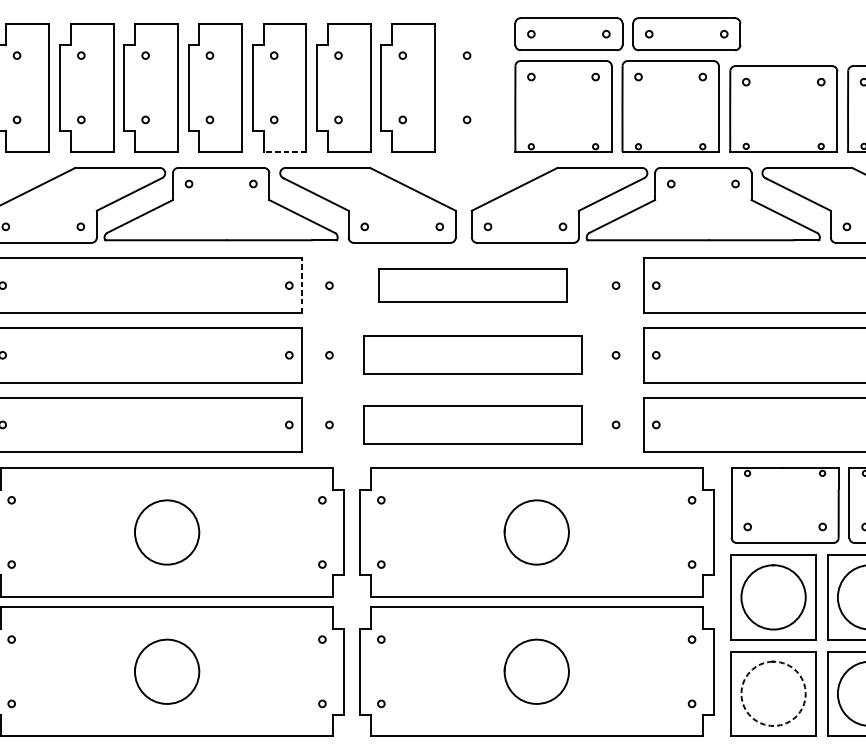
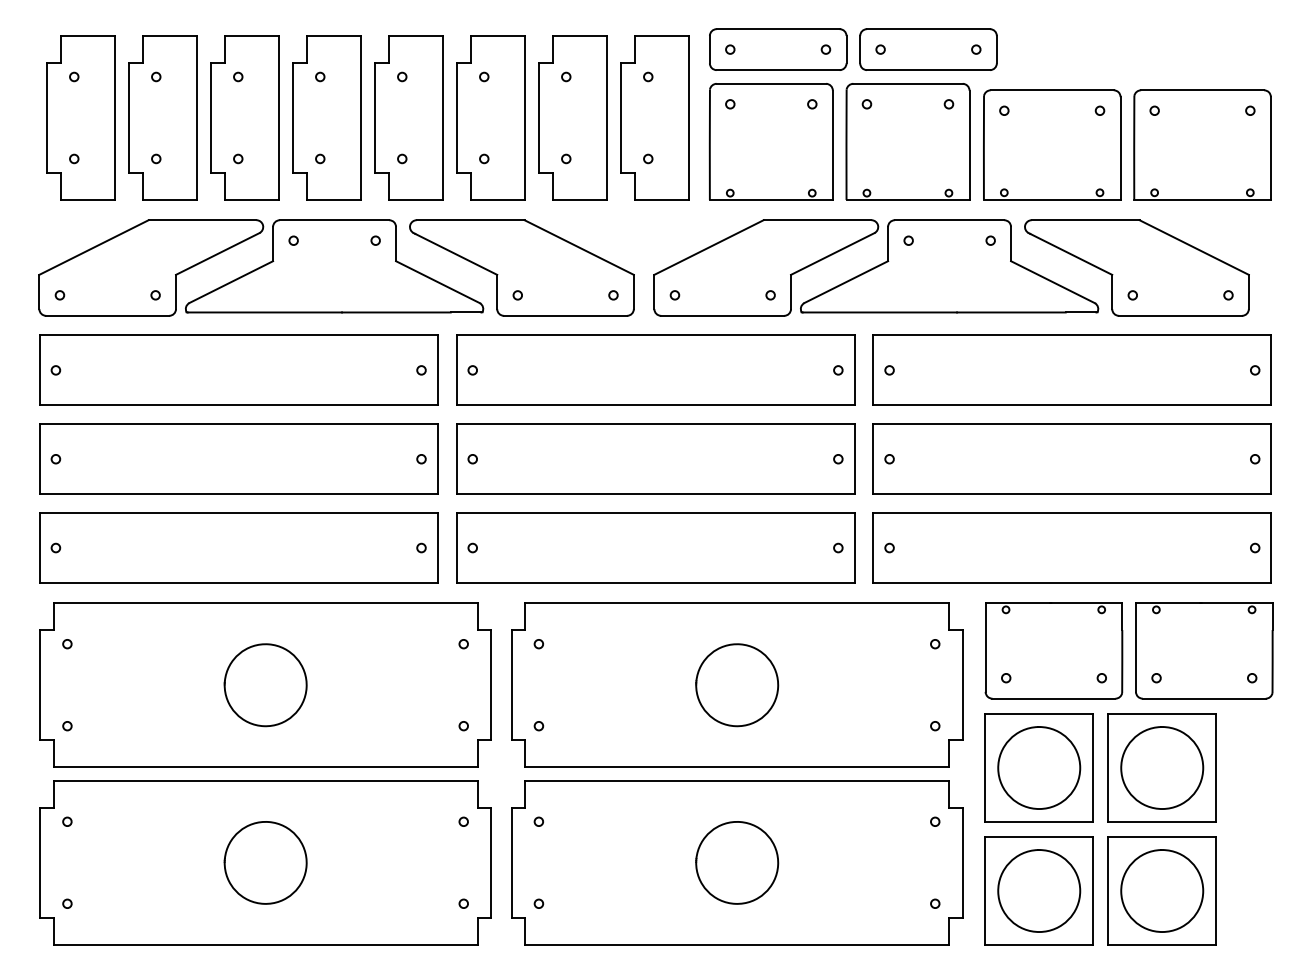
part: (471, 87) -> (654, 117), added
line: (284, 151) -> (415, 199), dashed -> solid
part: (472, 284) -> (655, 369), size x1.67
line: (301, 285) -> (437, 370), dashed -> solid
part: (472, 354) -> (655, 458), size x1.43
part: (472, 424) -> (655, 547), size x1.43
arc: (773, 726) -> (1039, 932), dashed -> solid

